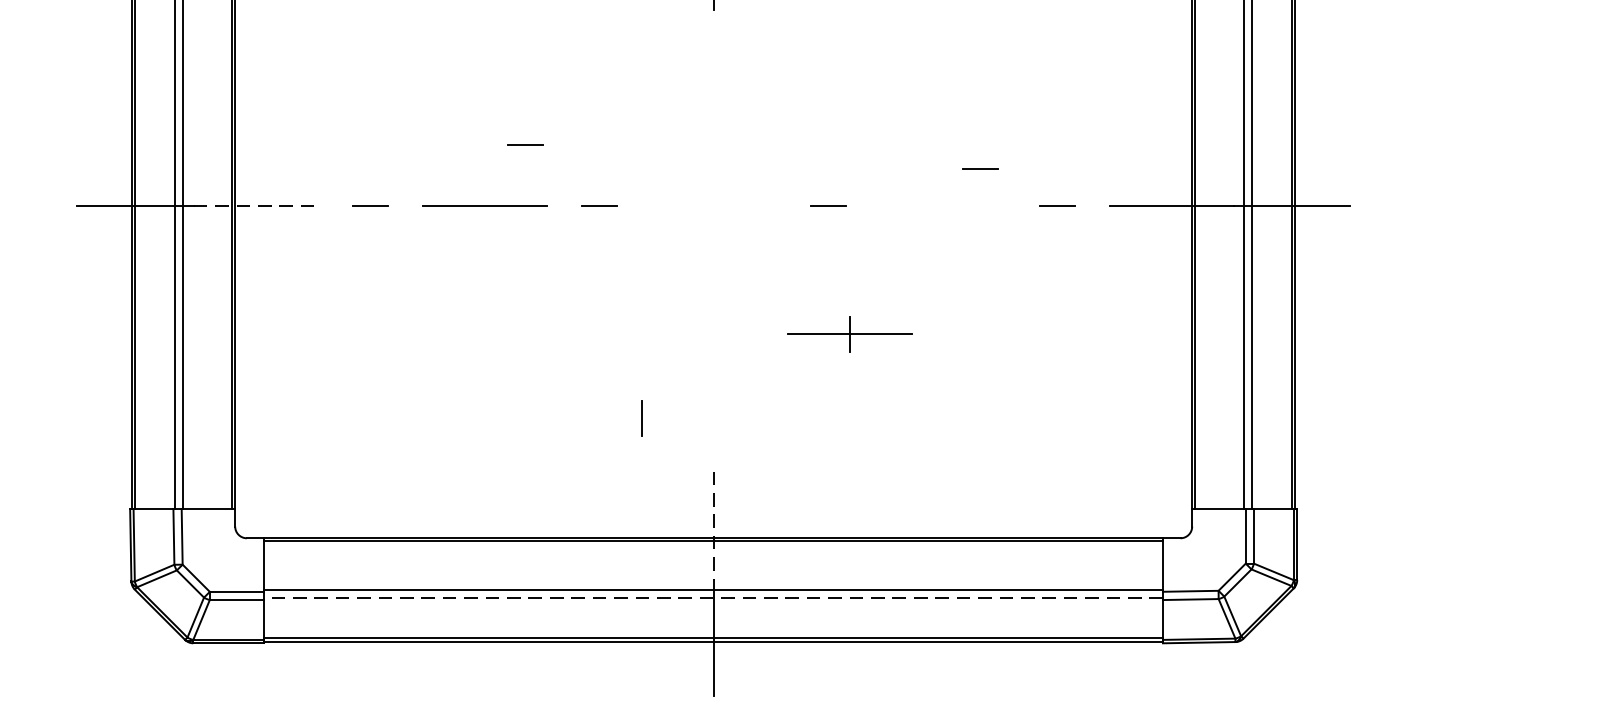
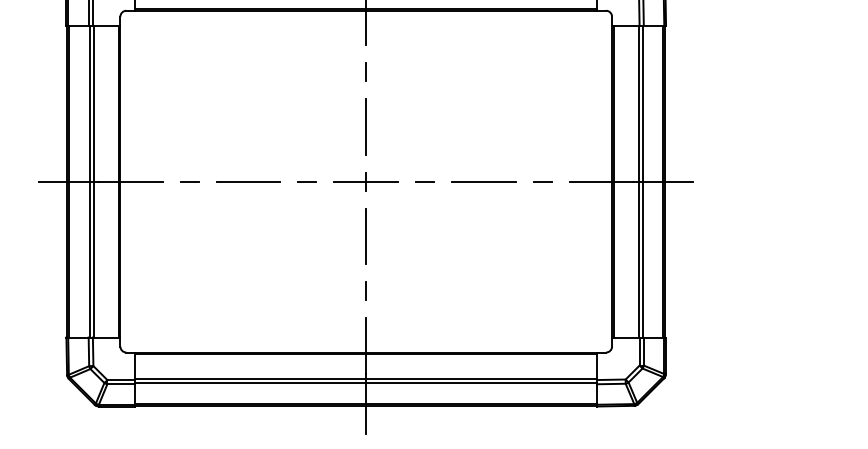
line: (714, 98) -> (366, 126), added
line: (523, 145) -> (268, 150), removed
line: (978, 168) -> (502, 162), removed
line: (254, 205) -> (130, 181), dashed -> solid
line: (941, 205) -> (483, 181), added
line: (714, 312) -> (366, 236), added
part: (848, 333) -> (365, 181), moved
line: (640, 417) -> (365, 290), moved
line: (714, 526) -> (366, 346), dashed -> solid
line: (714, 598) -> (366, 383), dashed -> solid

